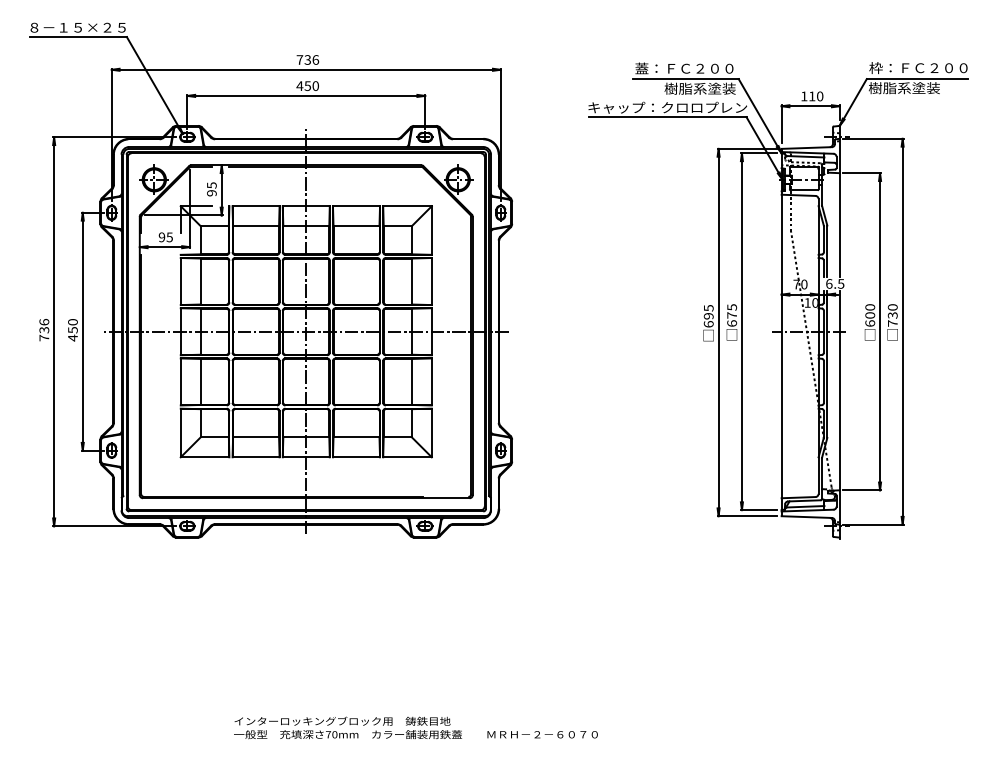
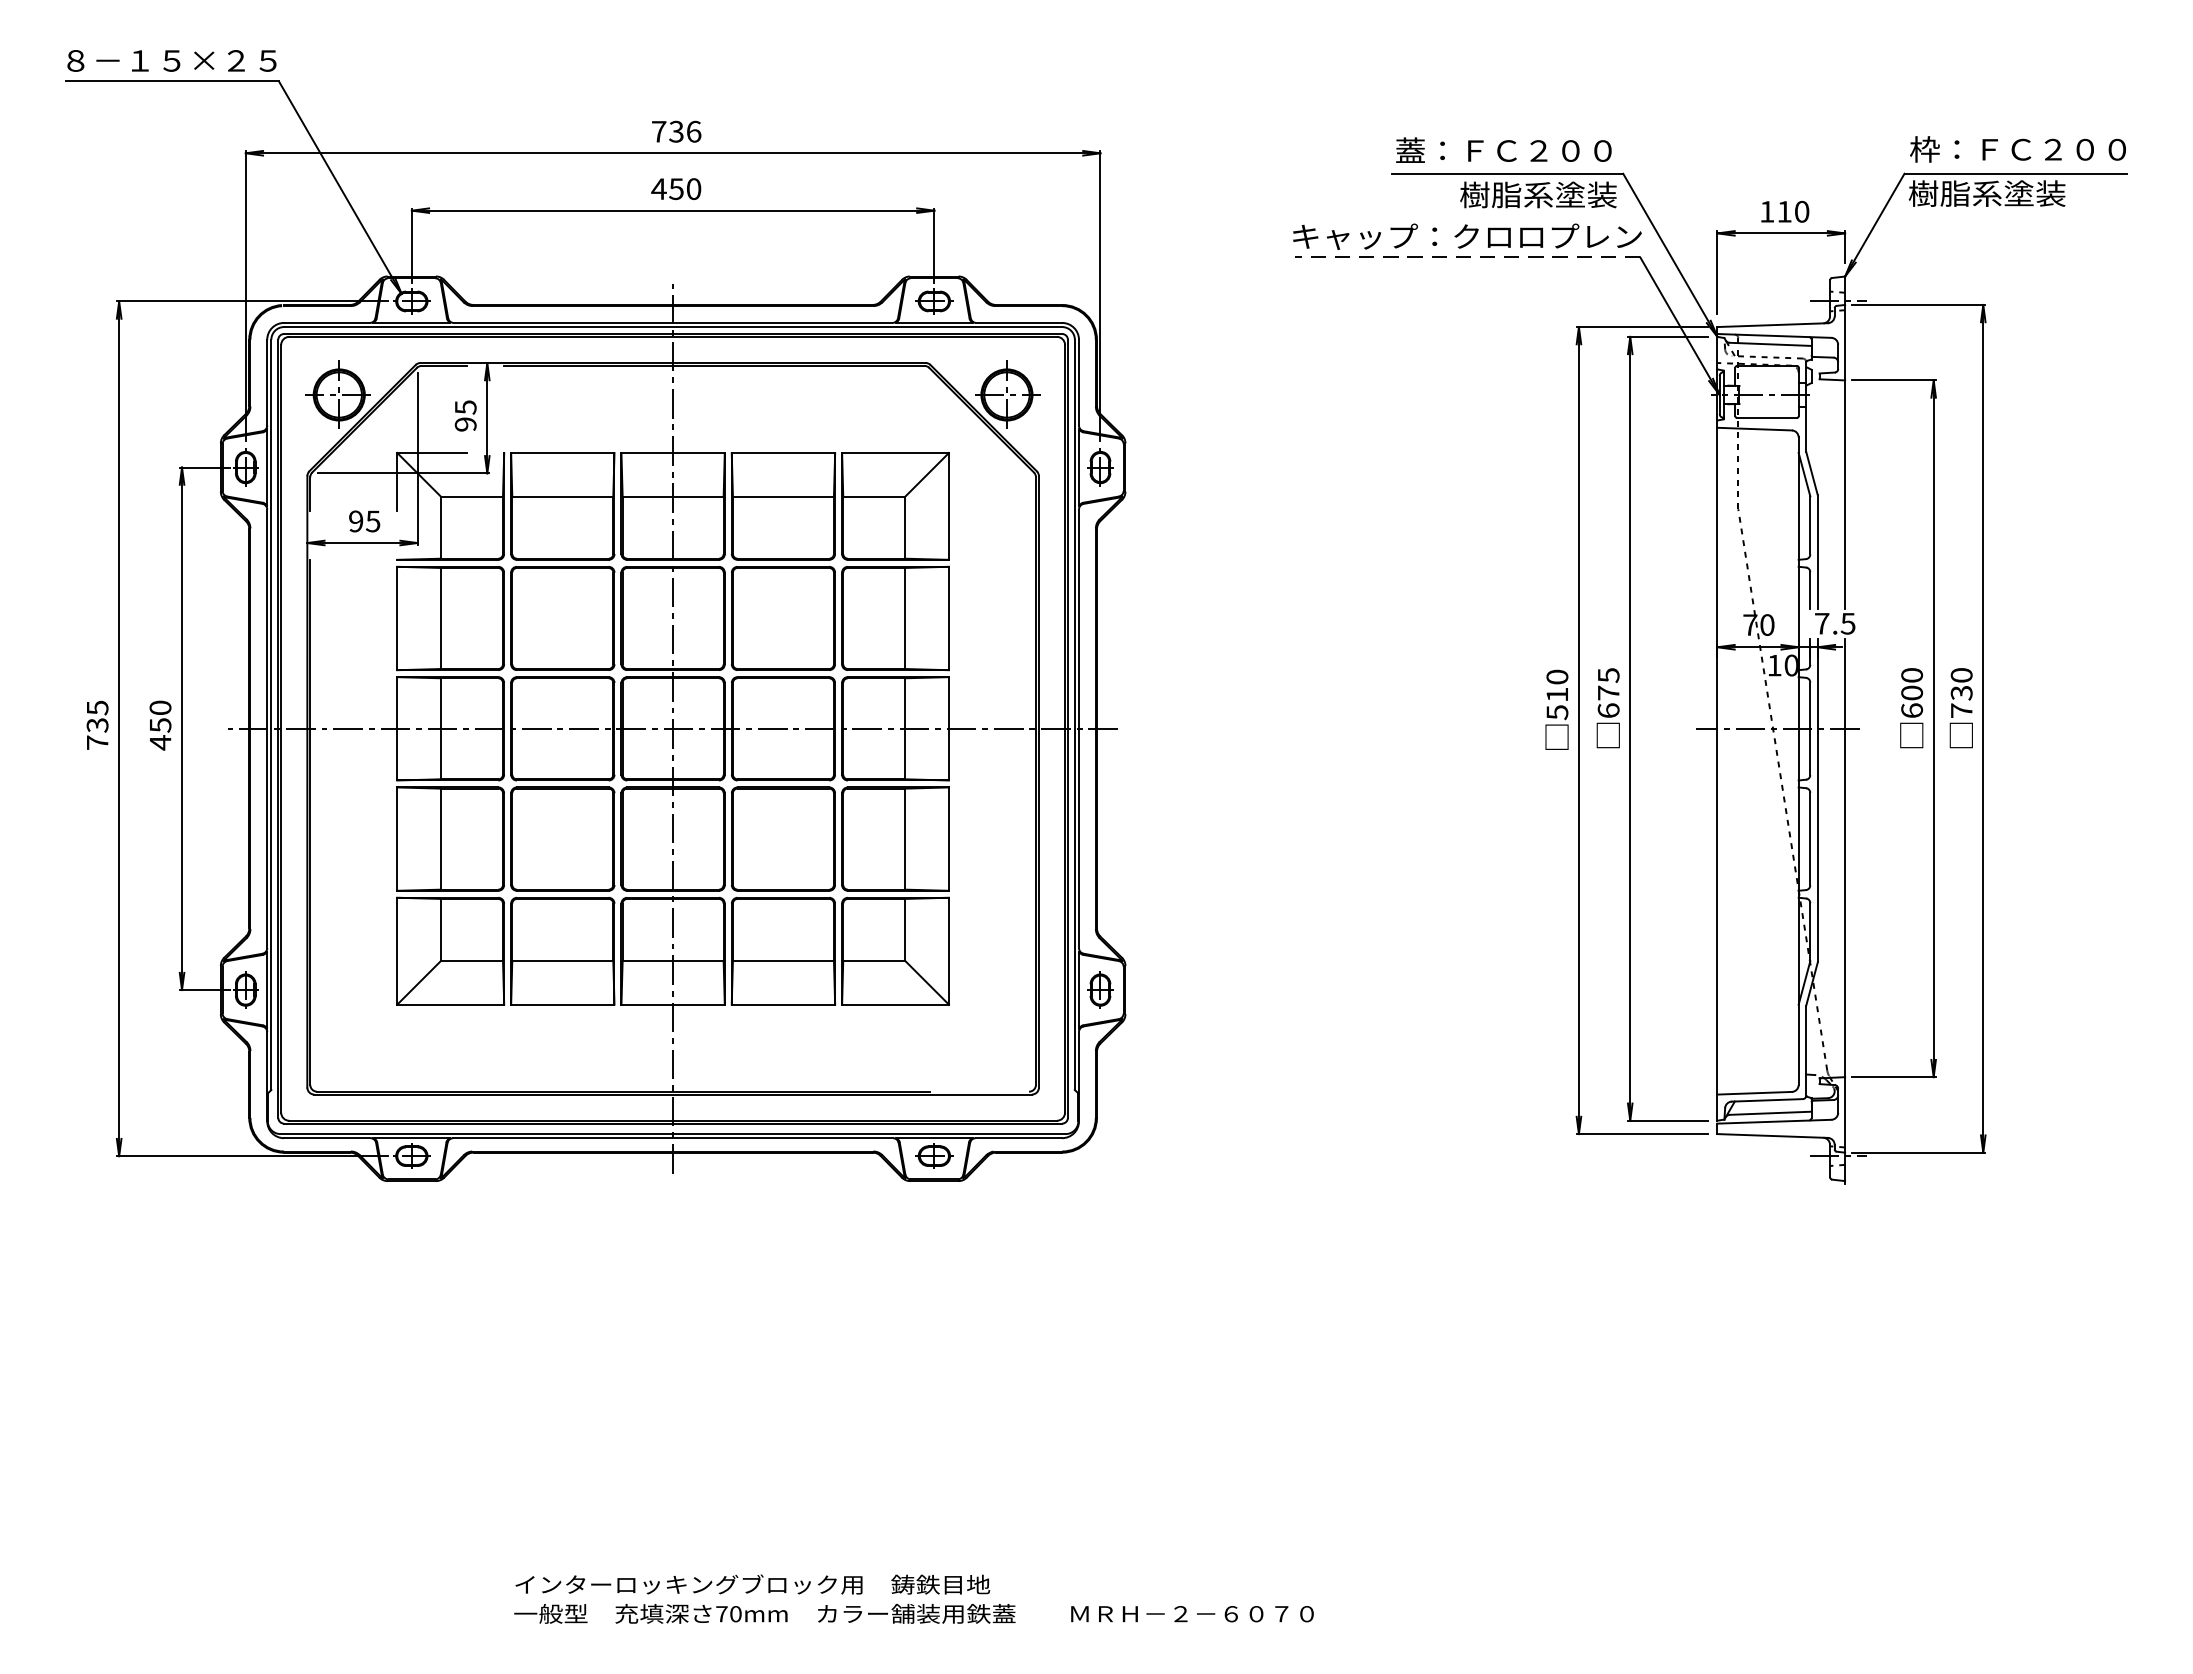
line: (667, 117) -> (1466, 258), solid -> dashed
text: (829, 283) -> (1822, 622), 6.5 -> 7.5
text: (708, 316) -> (1556, 695), 695 -> 510
text: (44, 321) -> (97, 706), 736 -> 735

